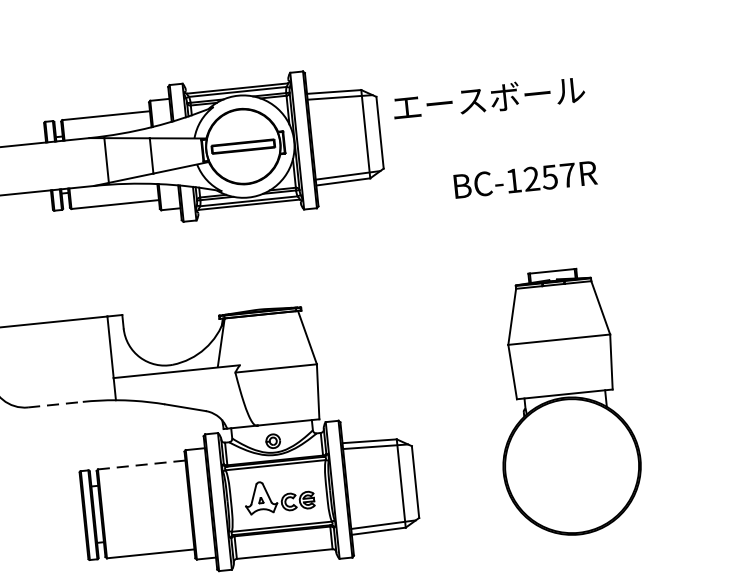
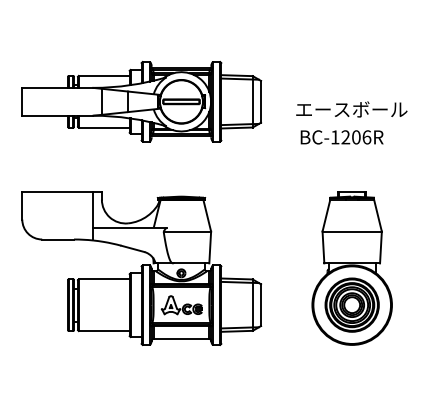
text: (488, 98) -> (351, 109), moved
text: (558, 176) -> (361, 137), BC-1257R -> BC-1206R
line: (56, 404) -> (58, 239), dashed -> solid
line: (140, 465) -> (103, 279), dashed -> solid
part: (570, 465) -> (351, 304), added

